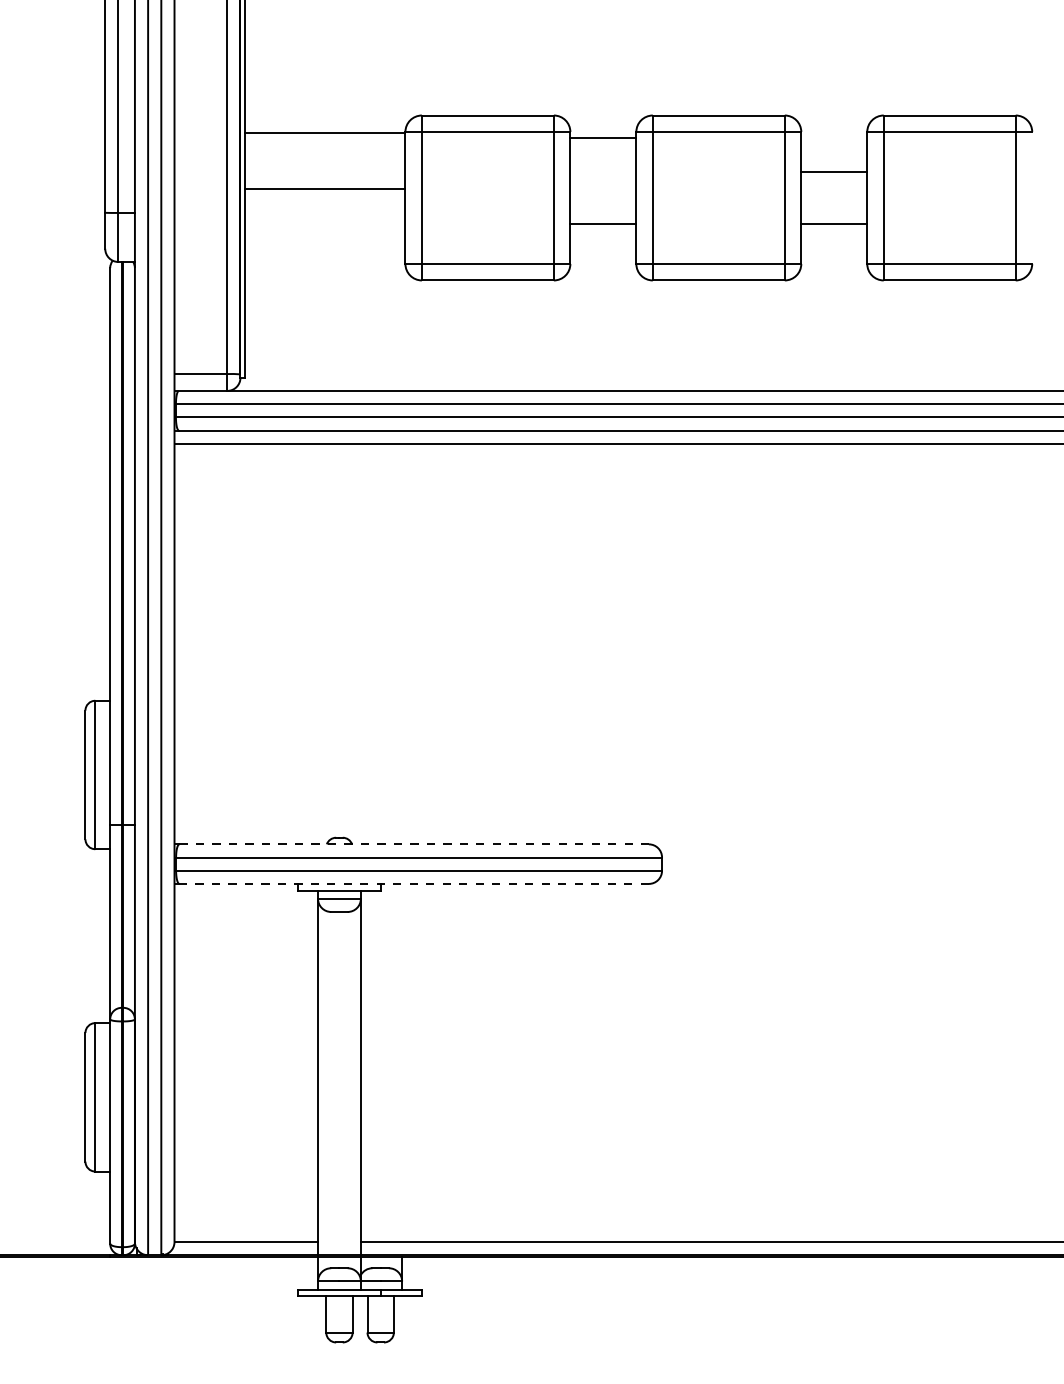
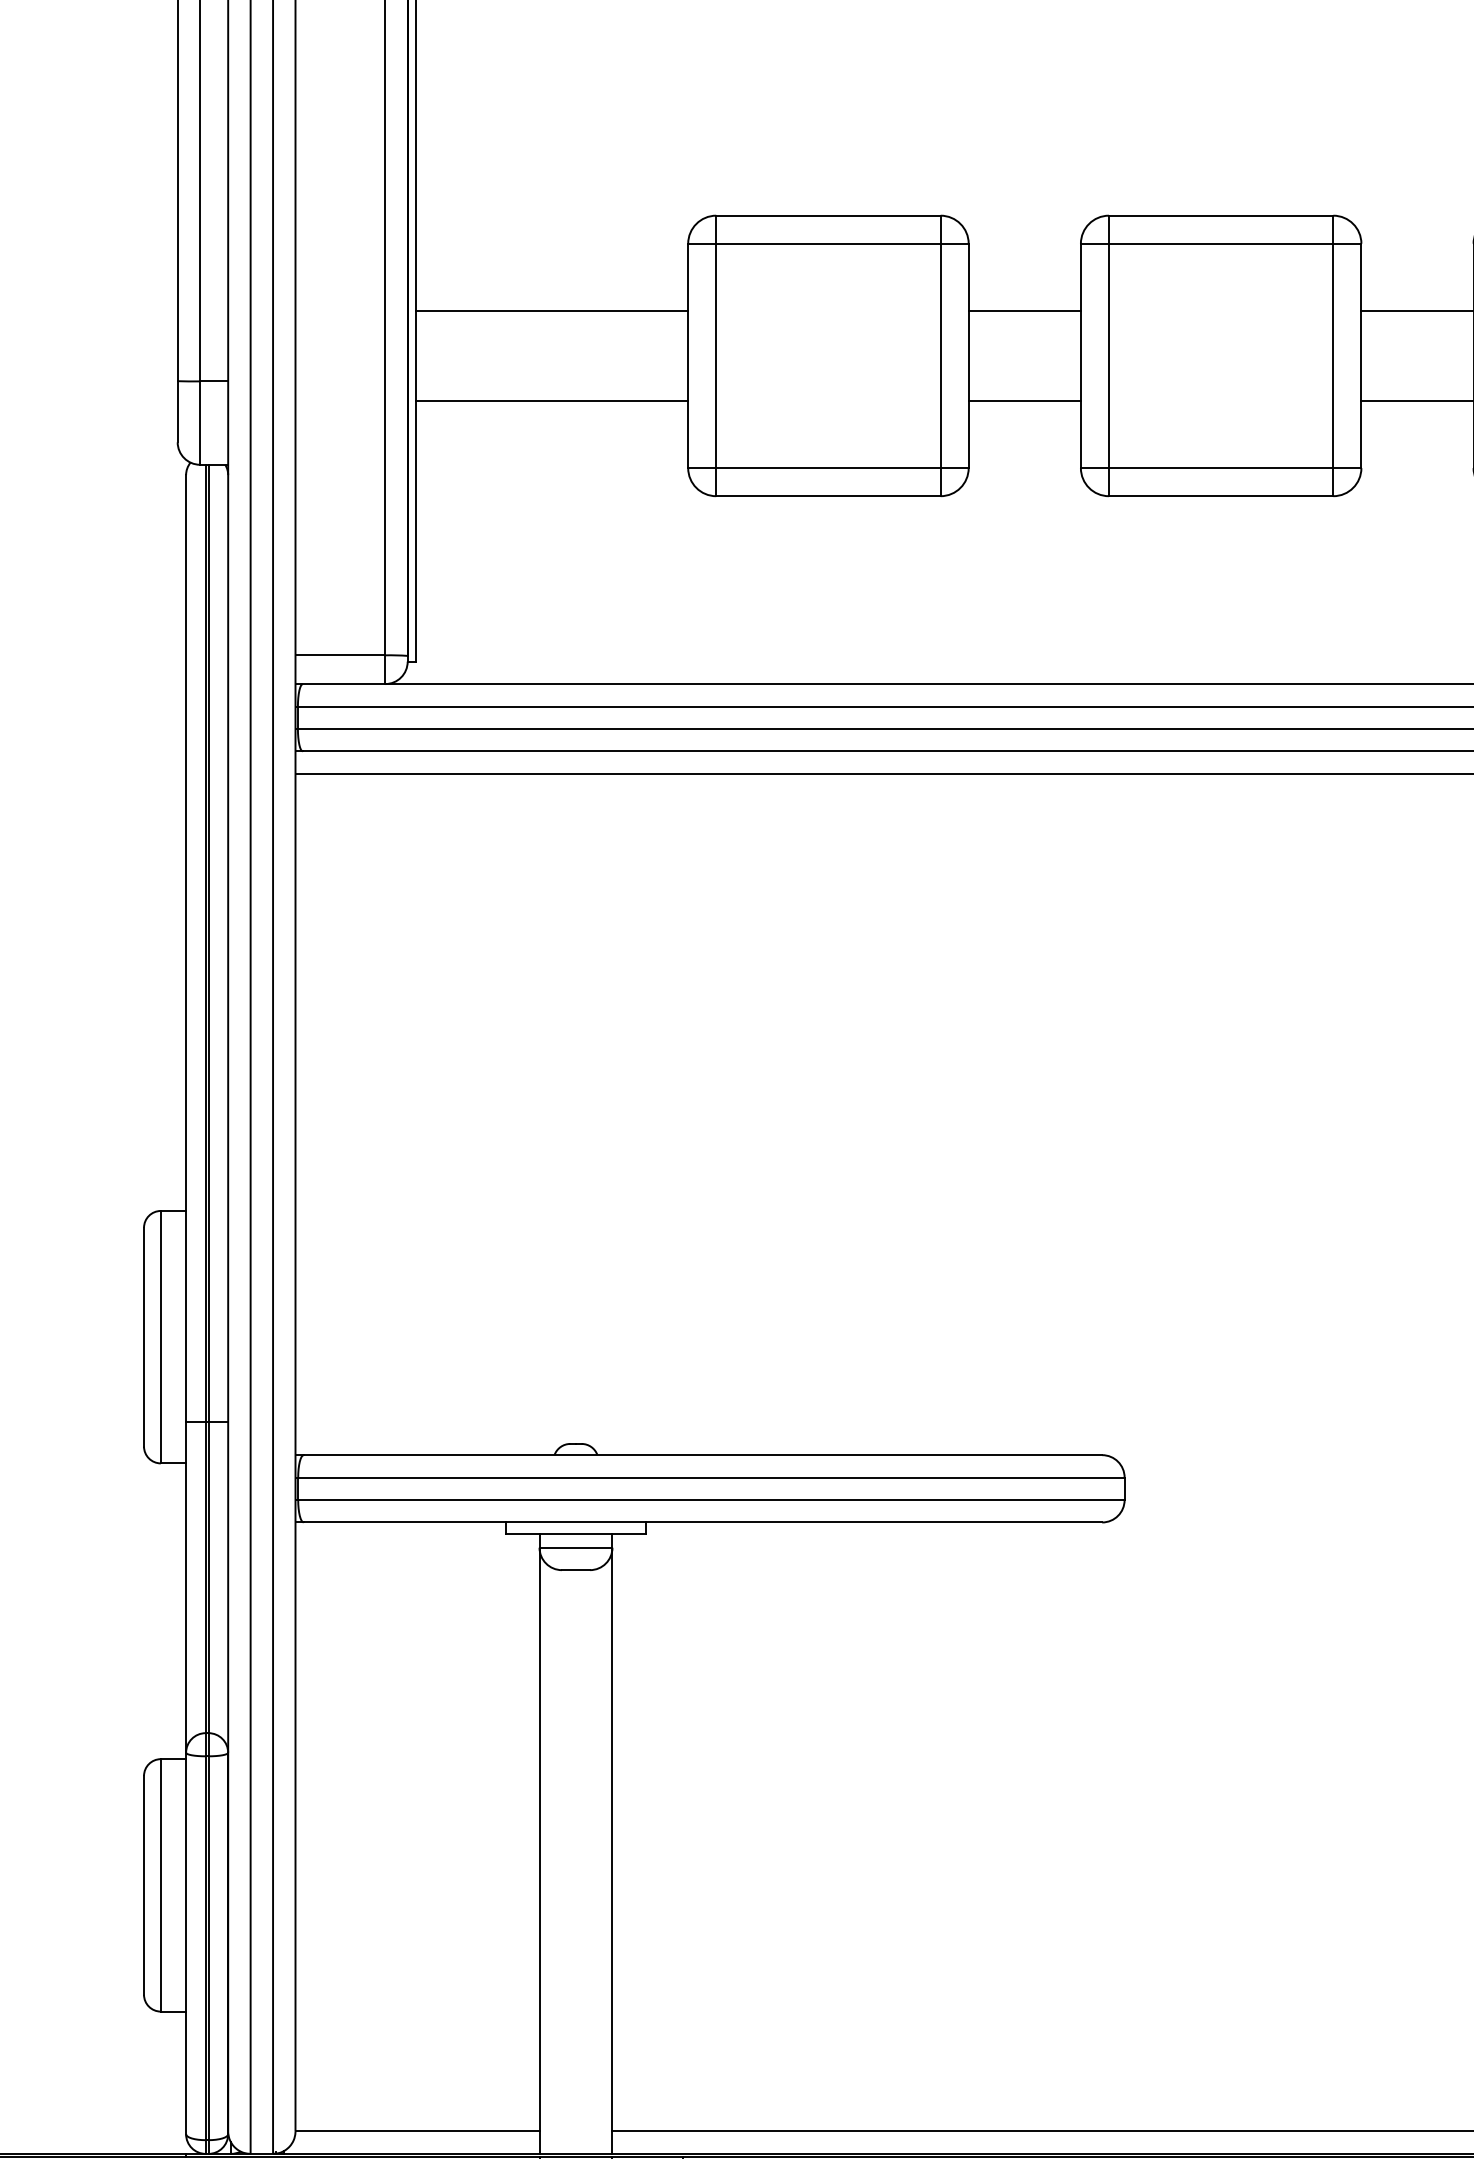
line: (325, 132) -> (552, 310), moved
line: (603, 137) -> (1025, 310), moved
line: (325, 189) -> (552, 401), moved
line: (414, 844) -> (703, 1455), dashed -> solid
line: (414, 883) -> (703, 1521), dashed -> solid

